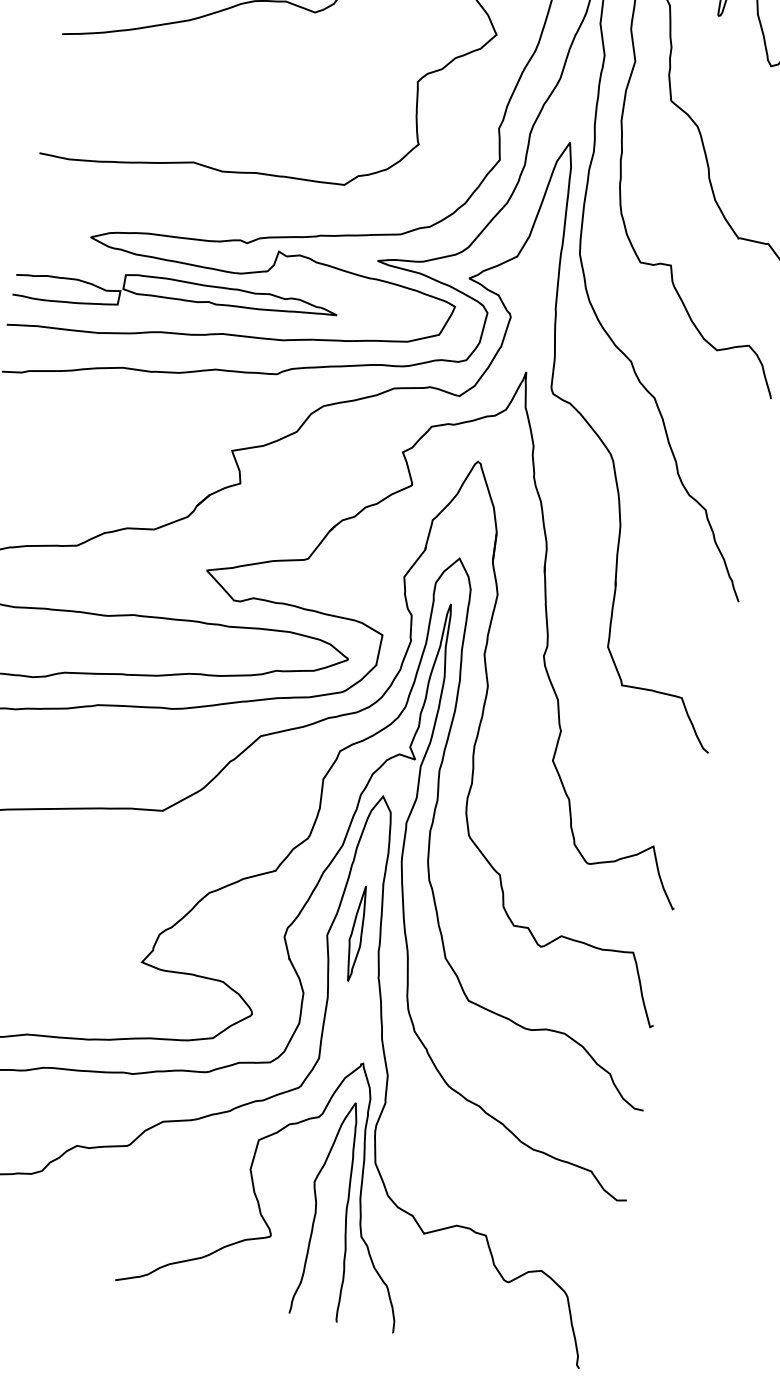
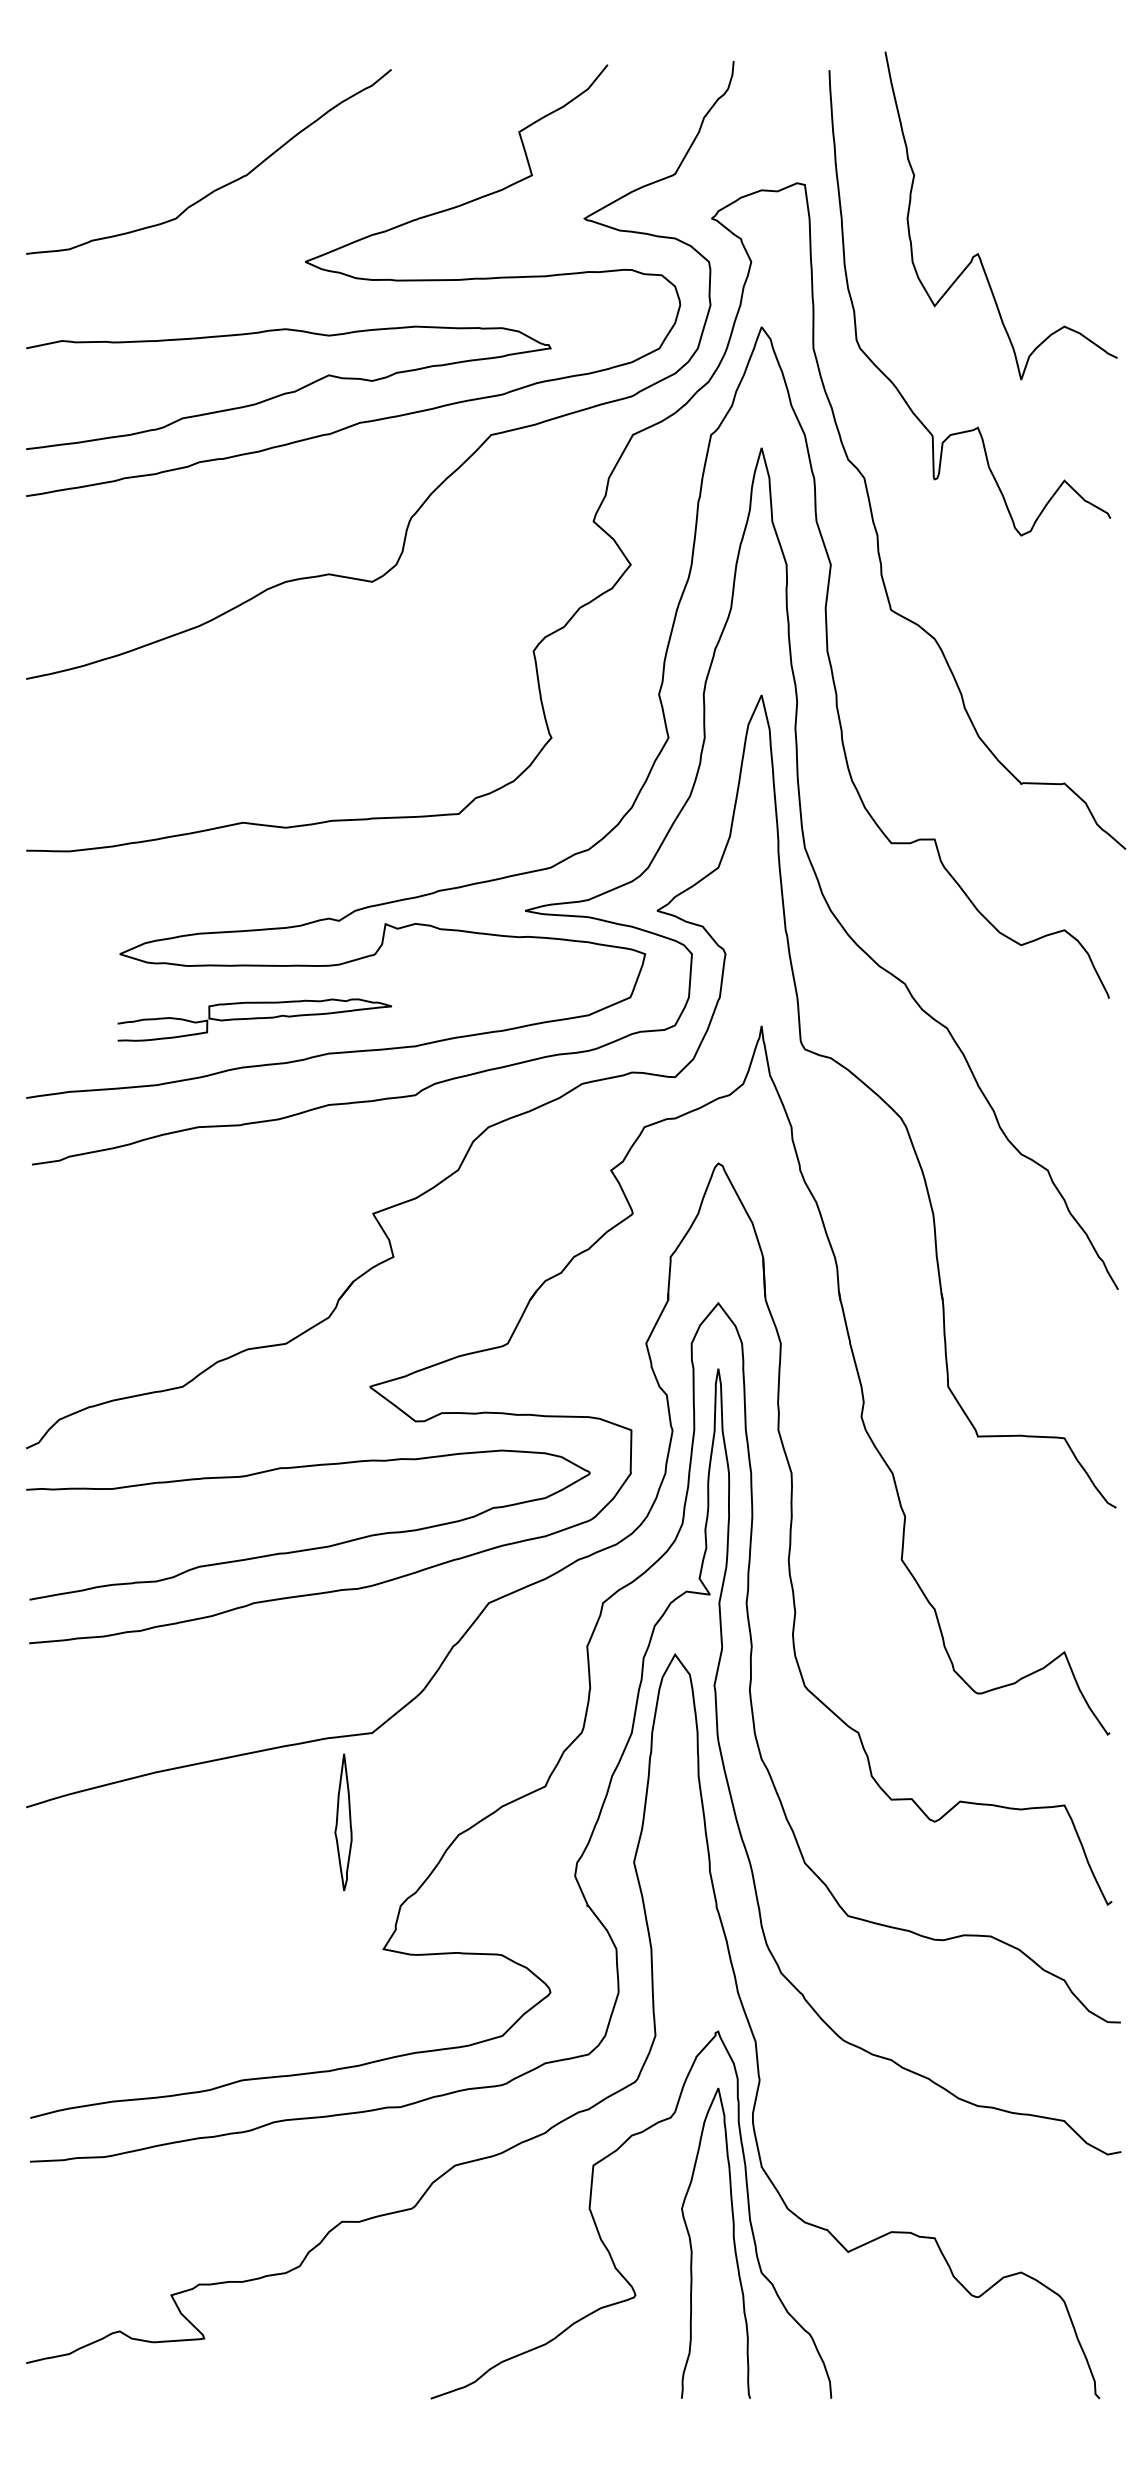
part: (175, 300) -> (254, 1019), size x0.6
part: (356, 933) -> (343, 1821), moved

